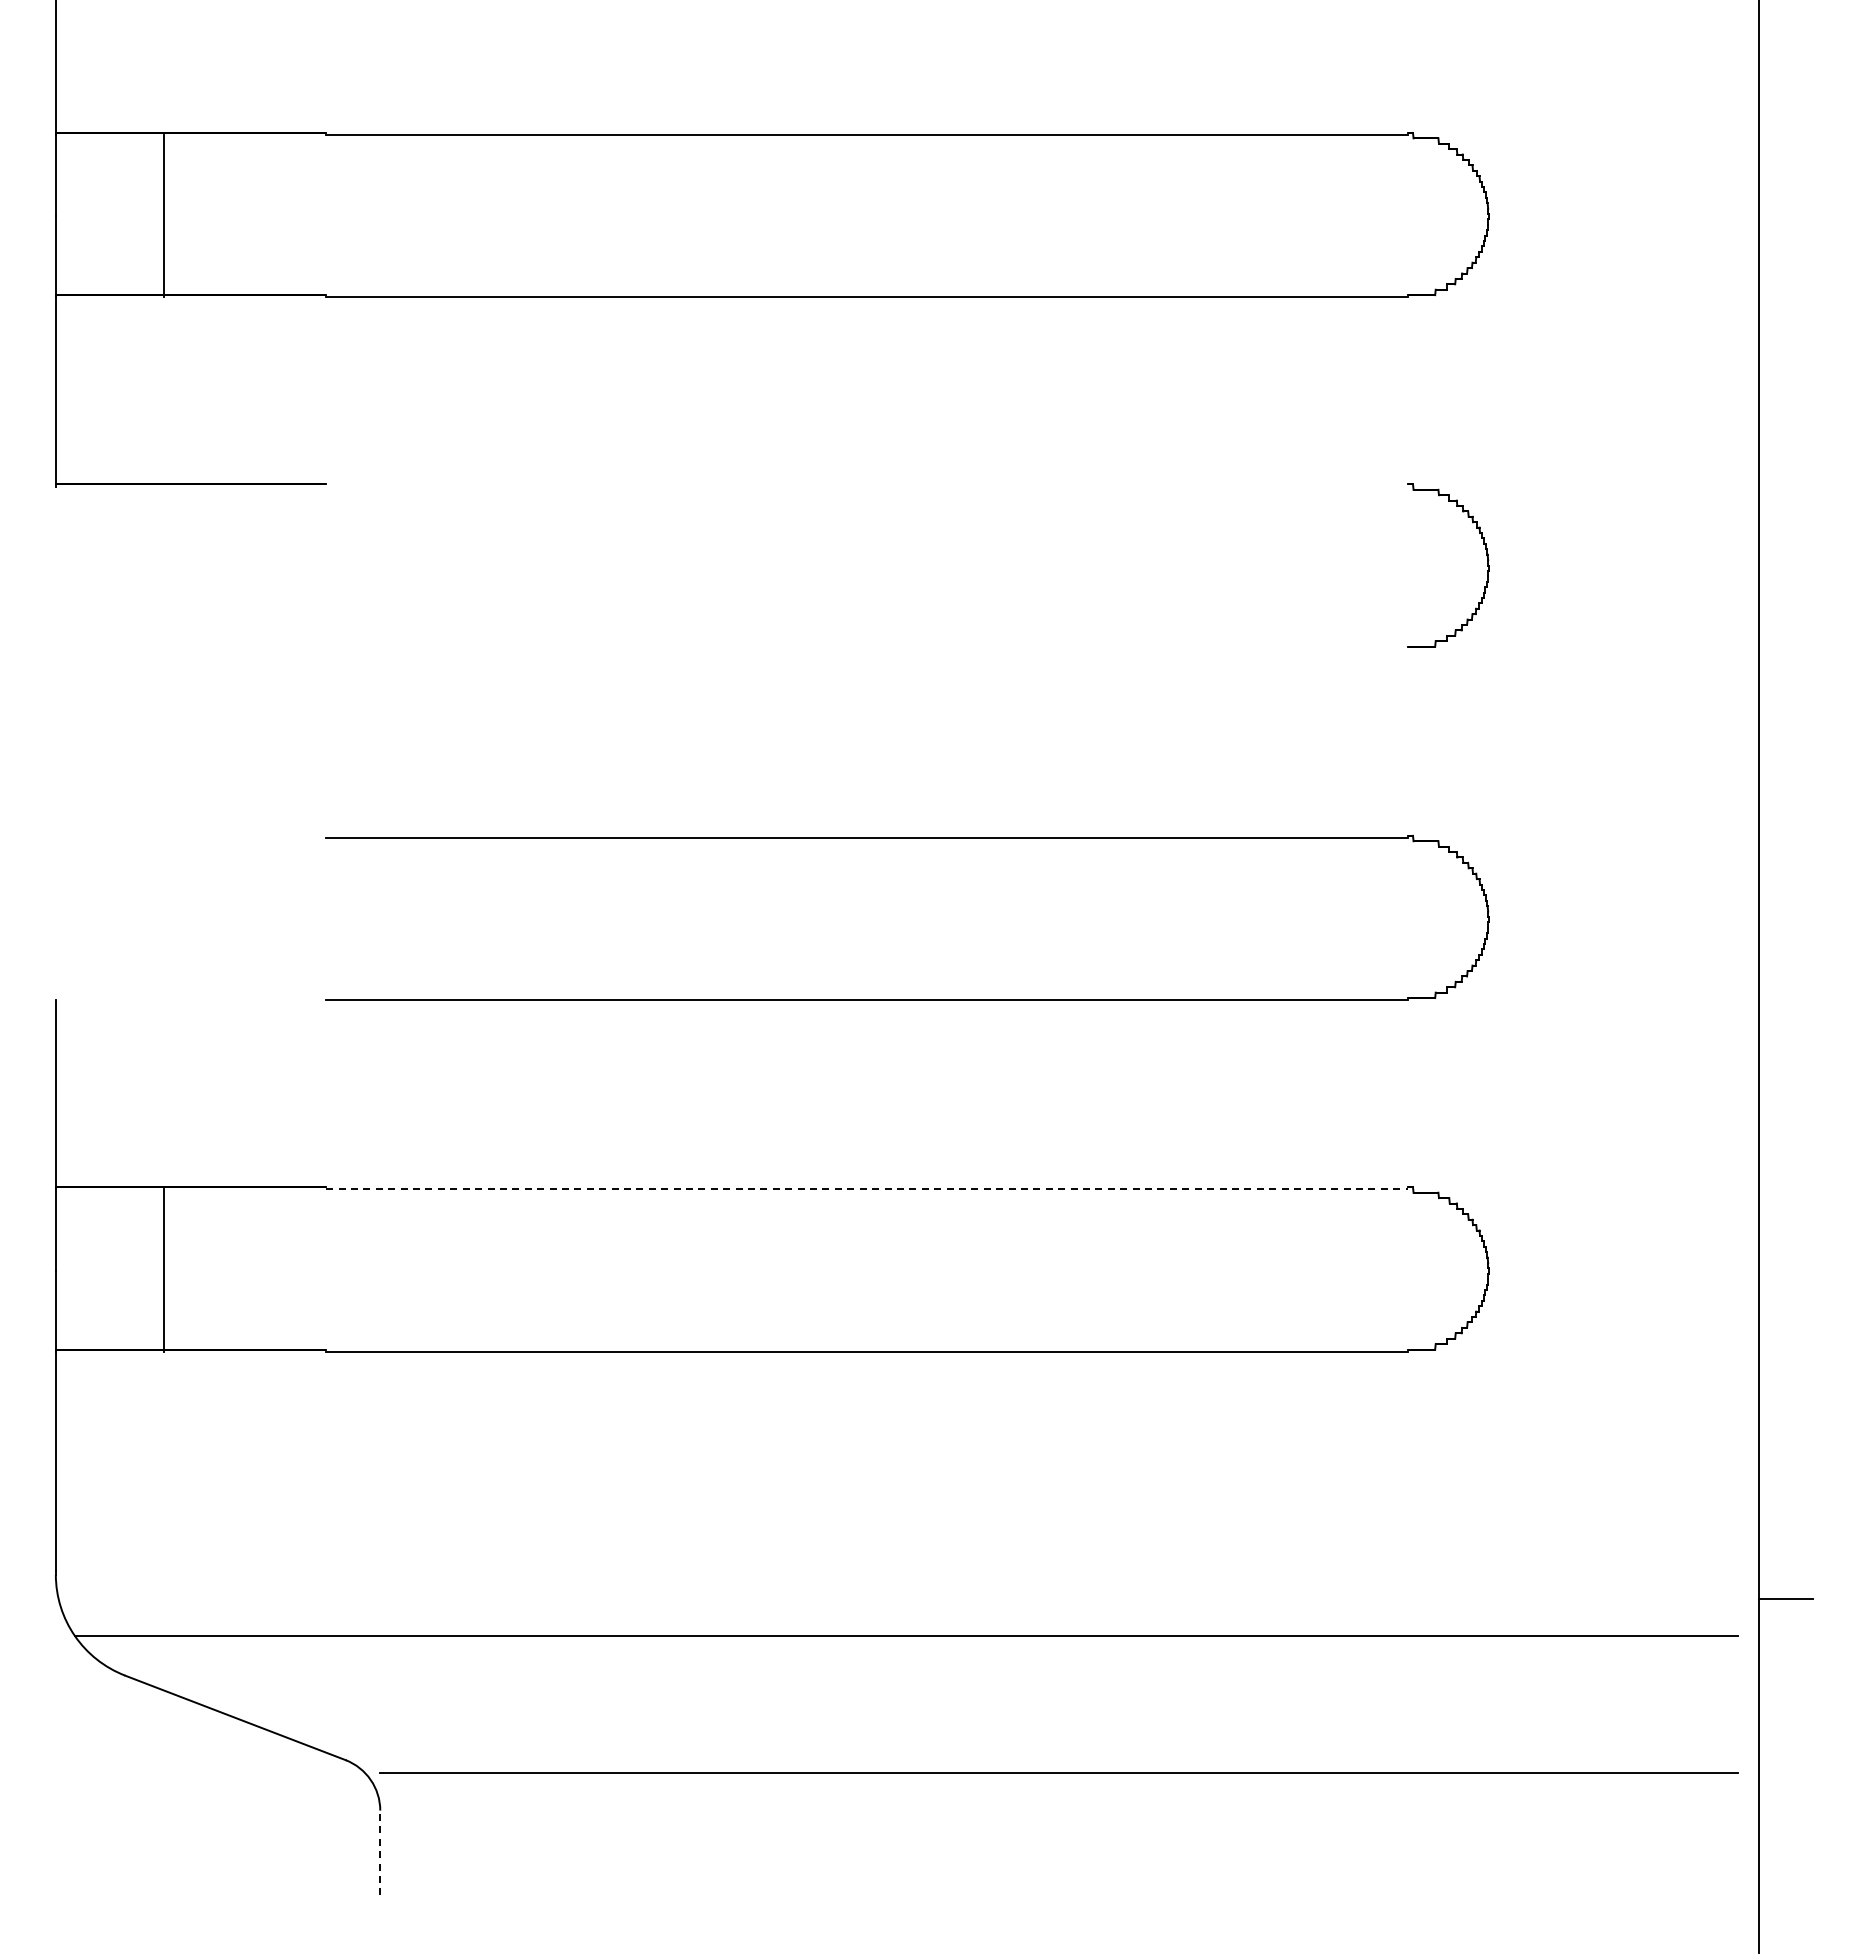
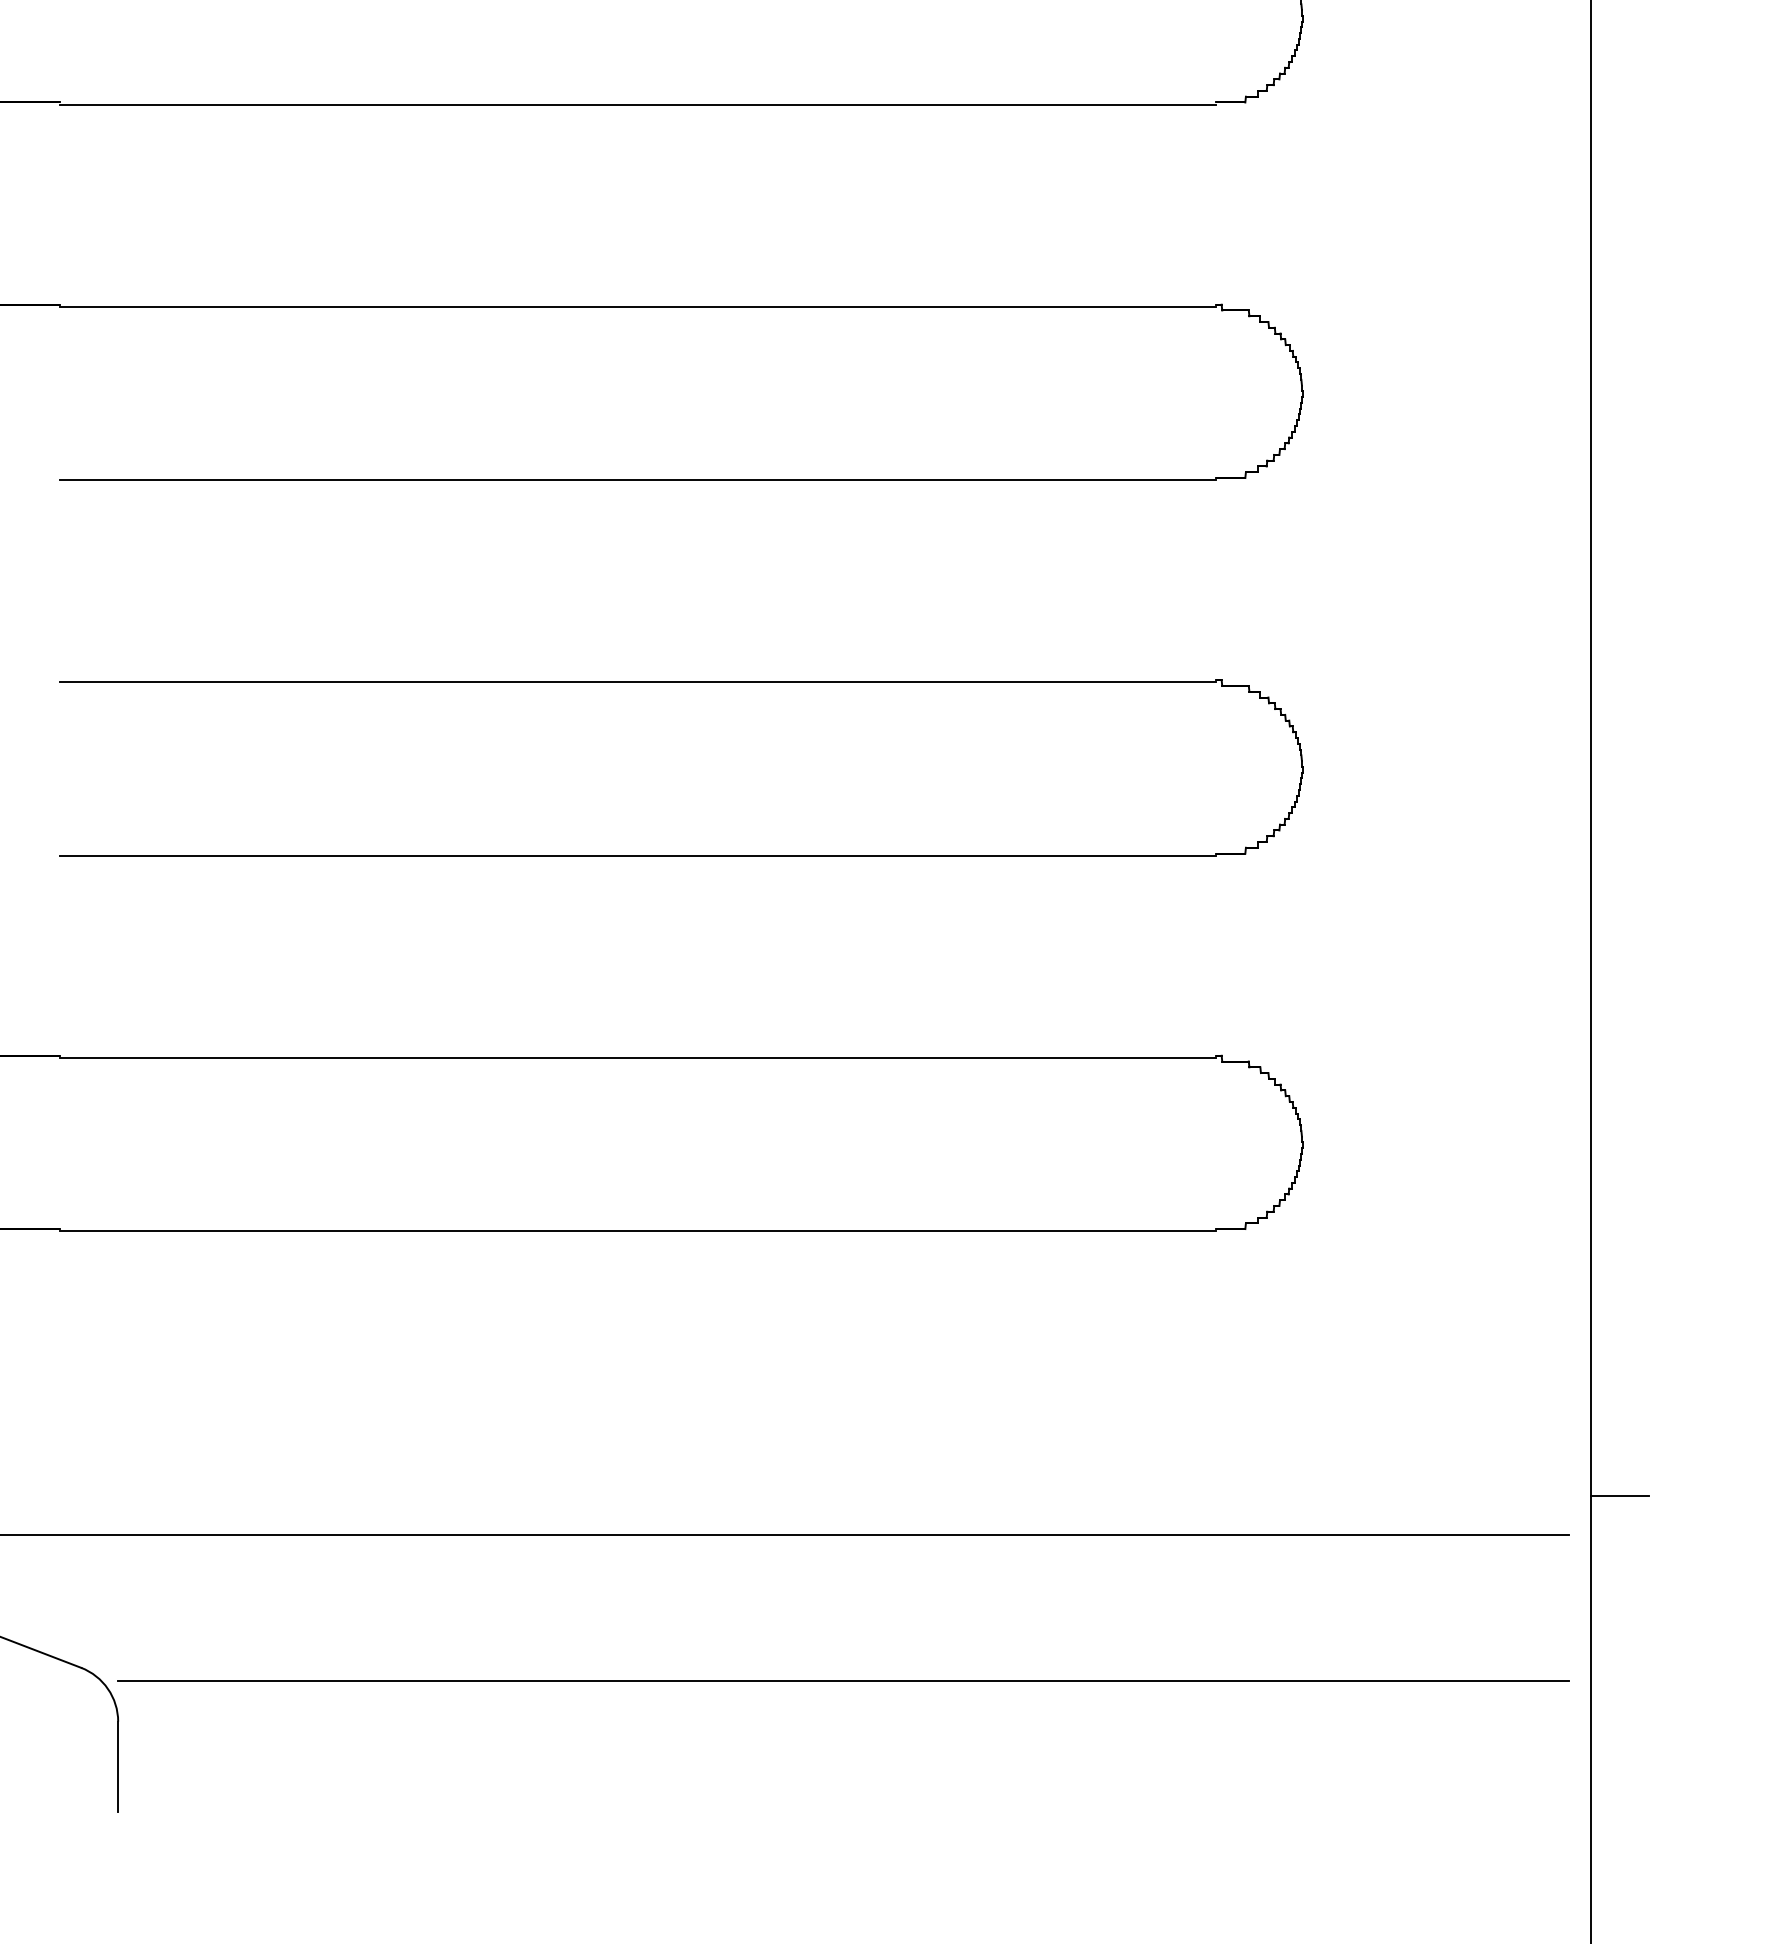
line: (866, 486) -> (637, 306), added
line: (866, 648) -> (637, 480), added
line: (866, 1189) -> (637, 1058), dashed -> solid
line: (380, 1852) -> (118, 1766), dashed -> solid

